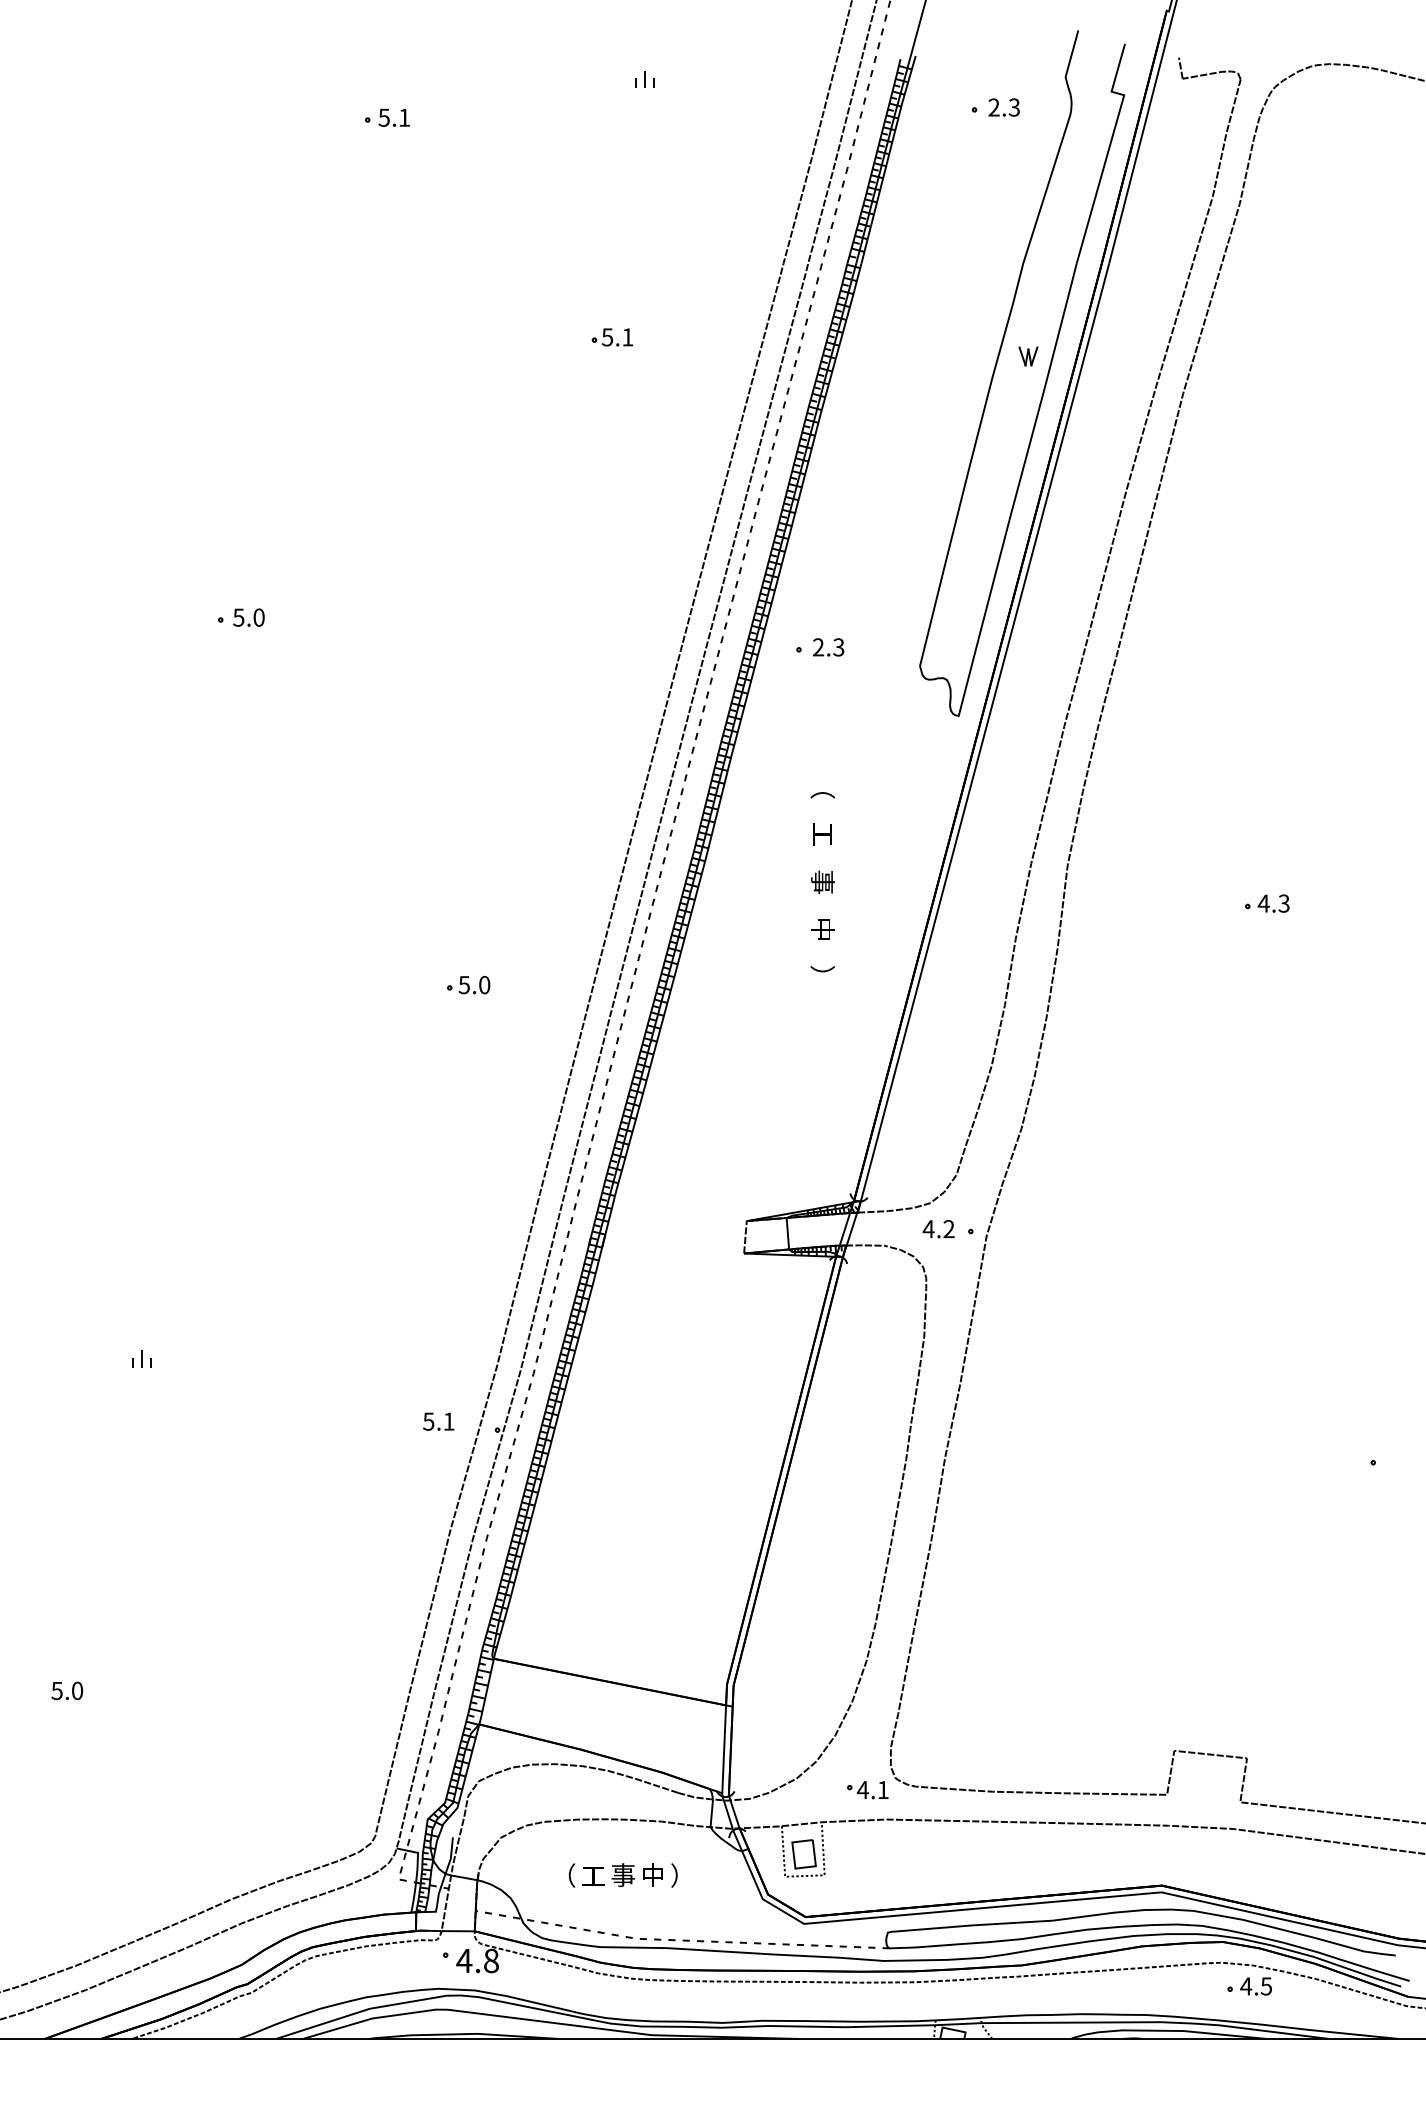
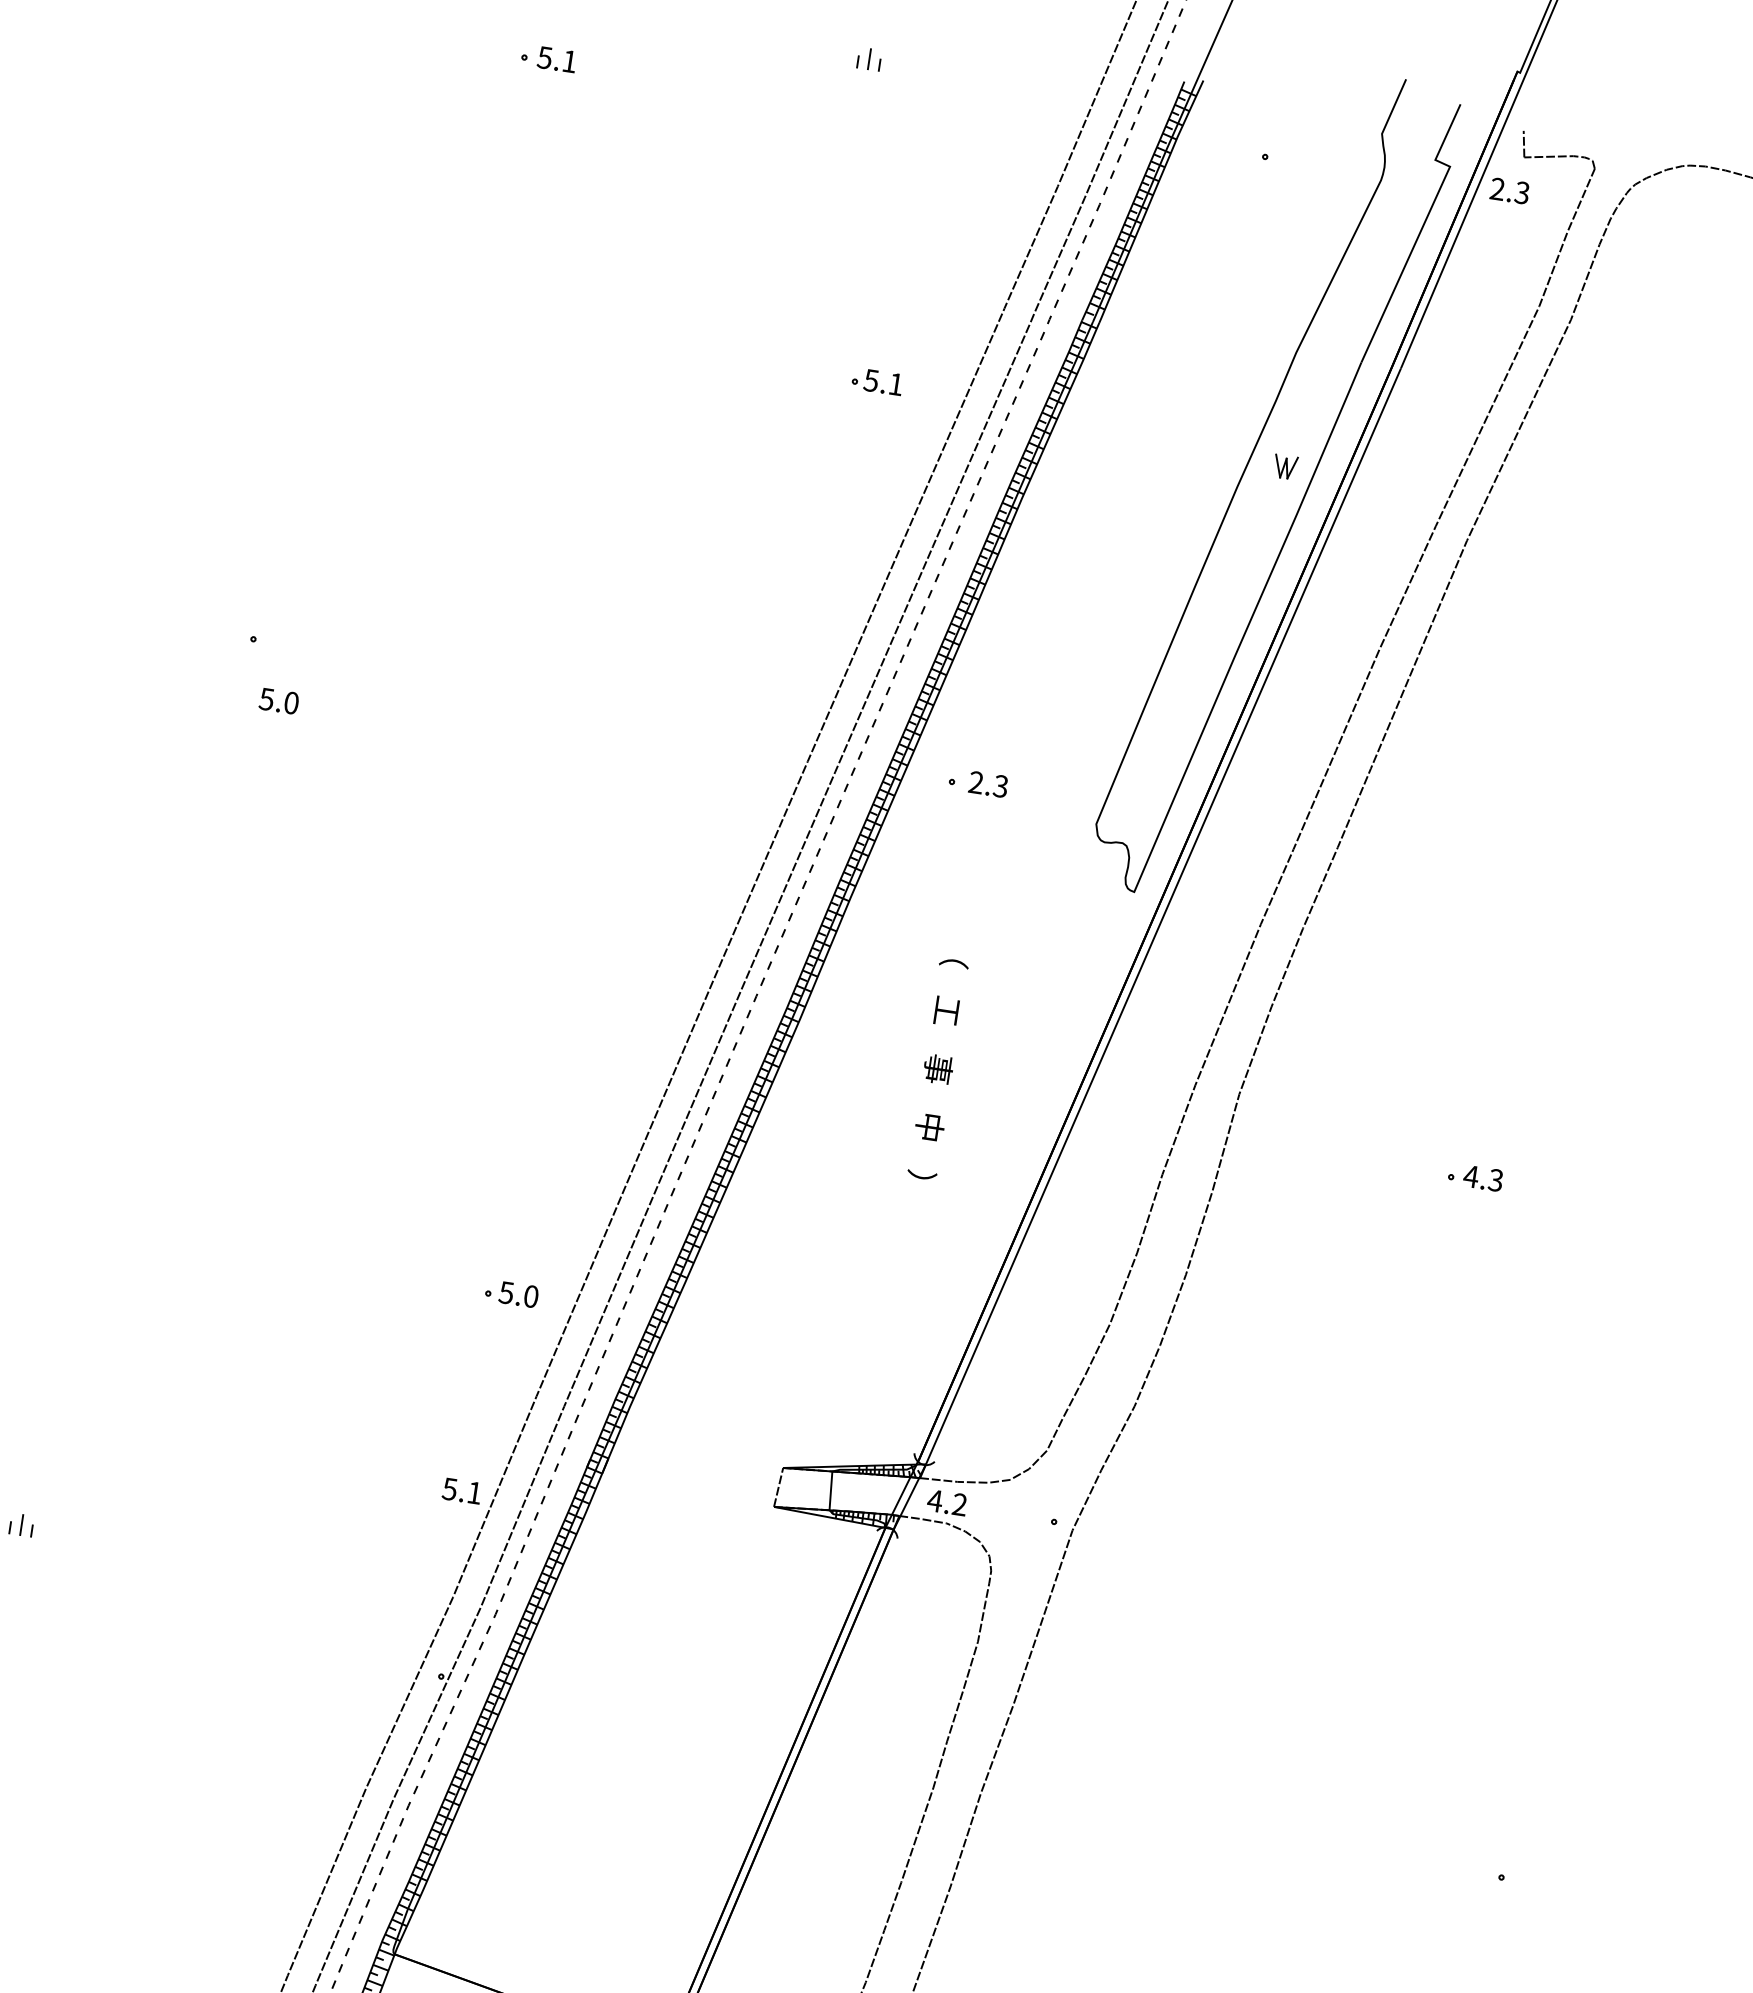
text: (1003, 107) -> (1509, 190), moved
part: (612, 337) -> (877, 381), moved
text: (248, 617) -> (278, 700), moved
part: (468, 985) -> (511, 1294), moved
text: (938, 1229) -> (946, 1503), moved
text: (438, 1421) -> (461, 1490), moved

